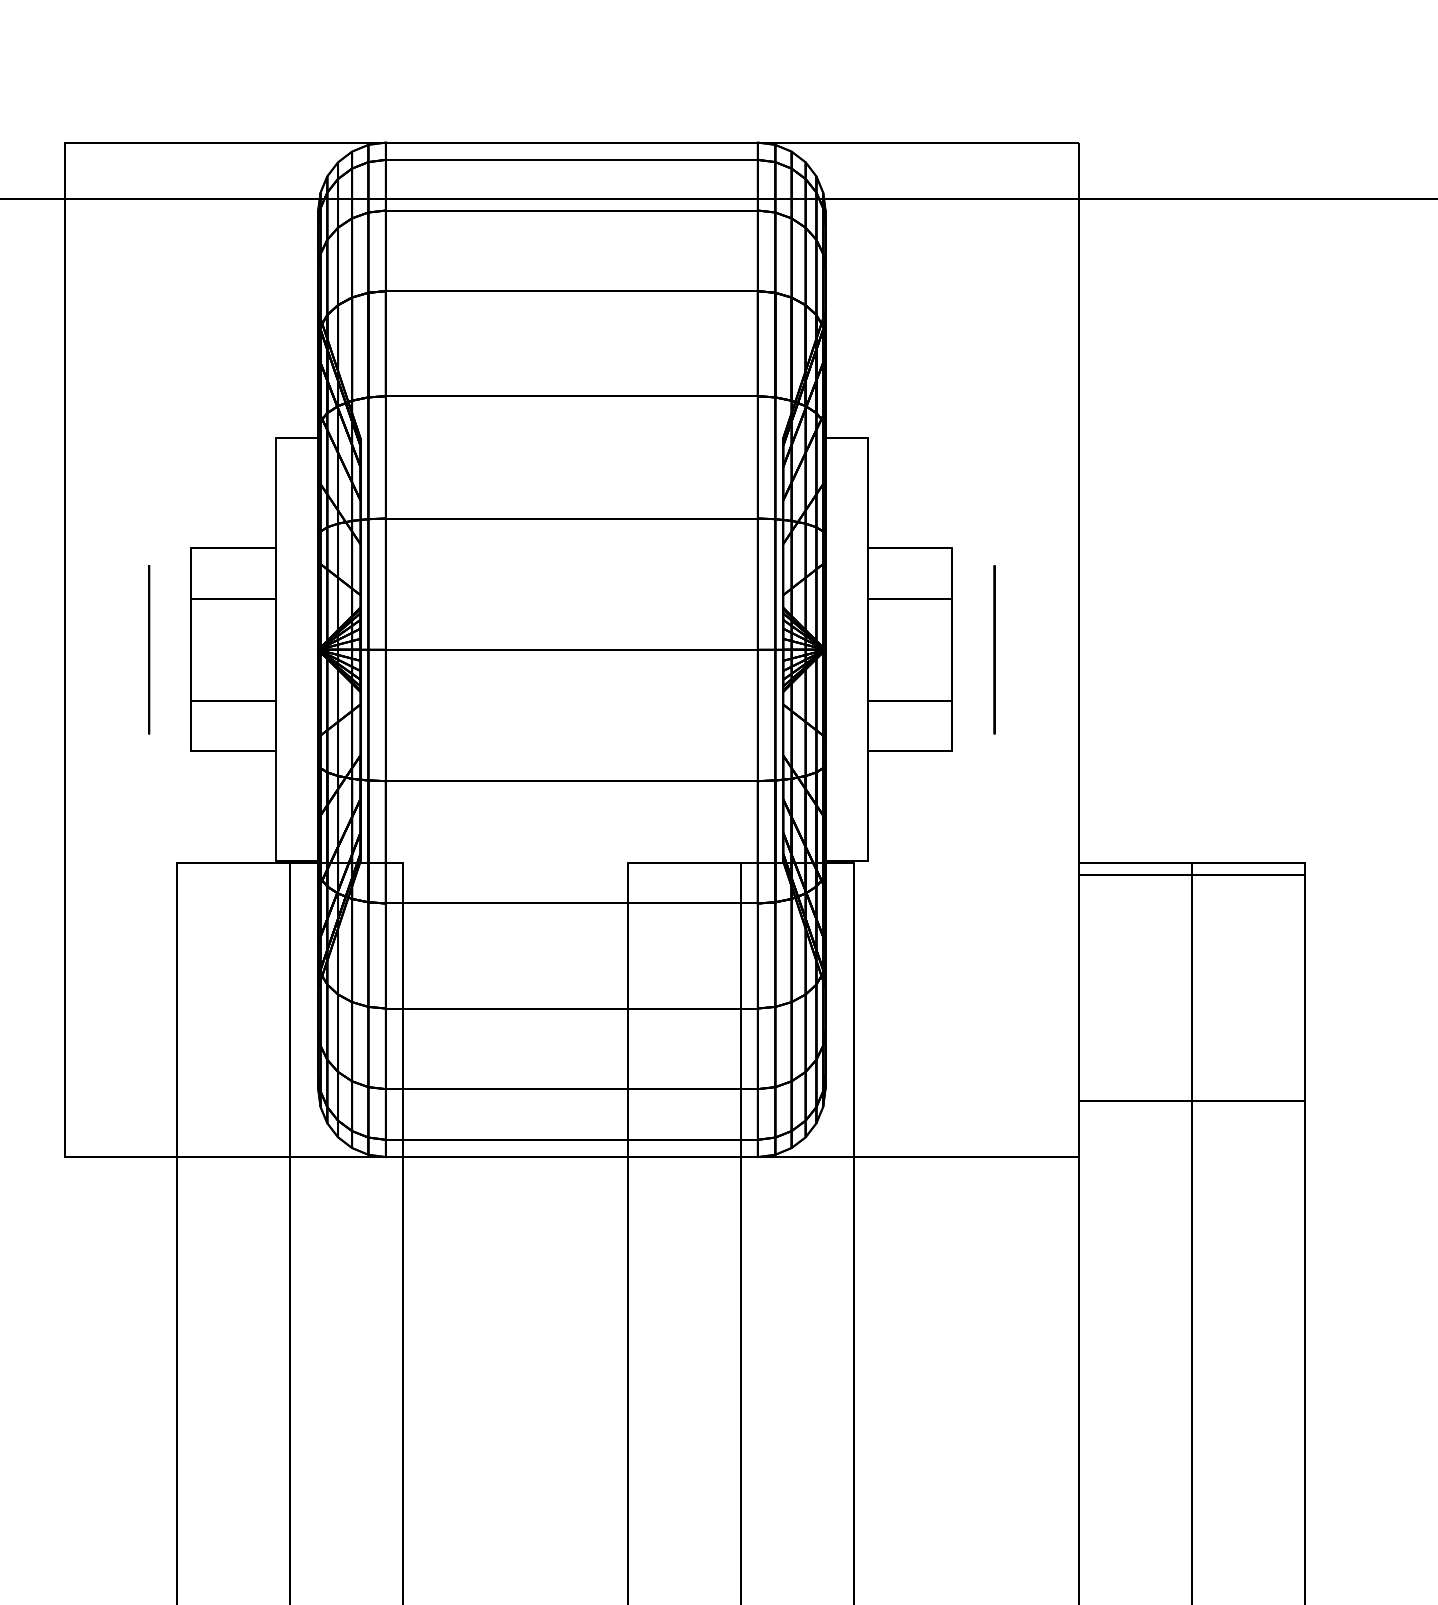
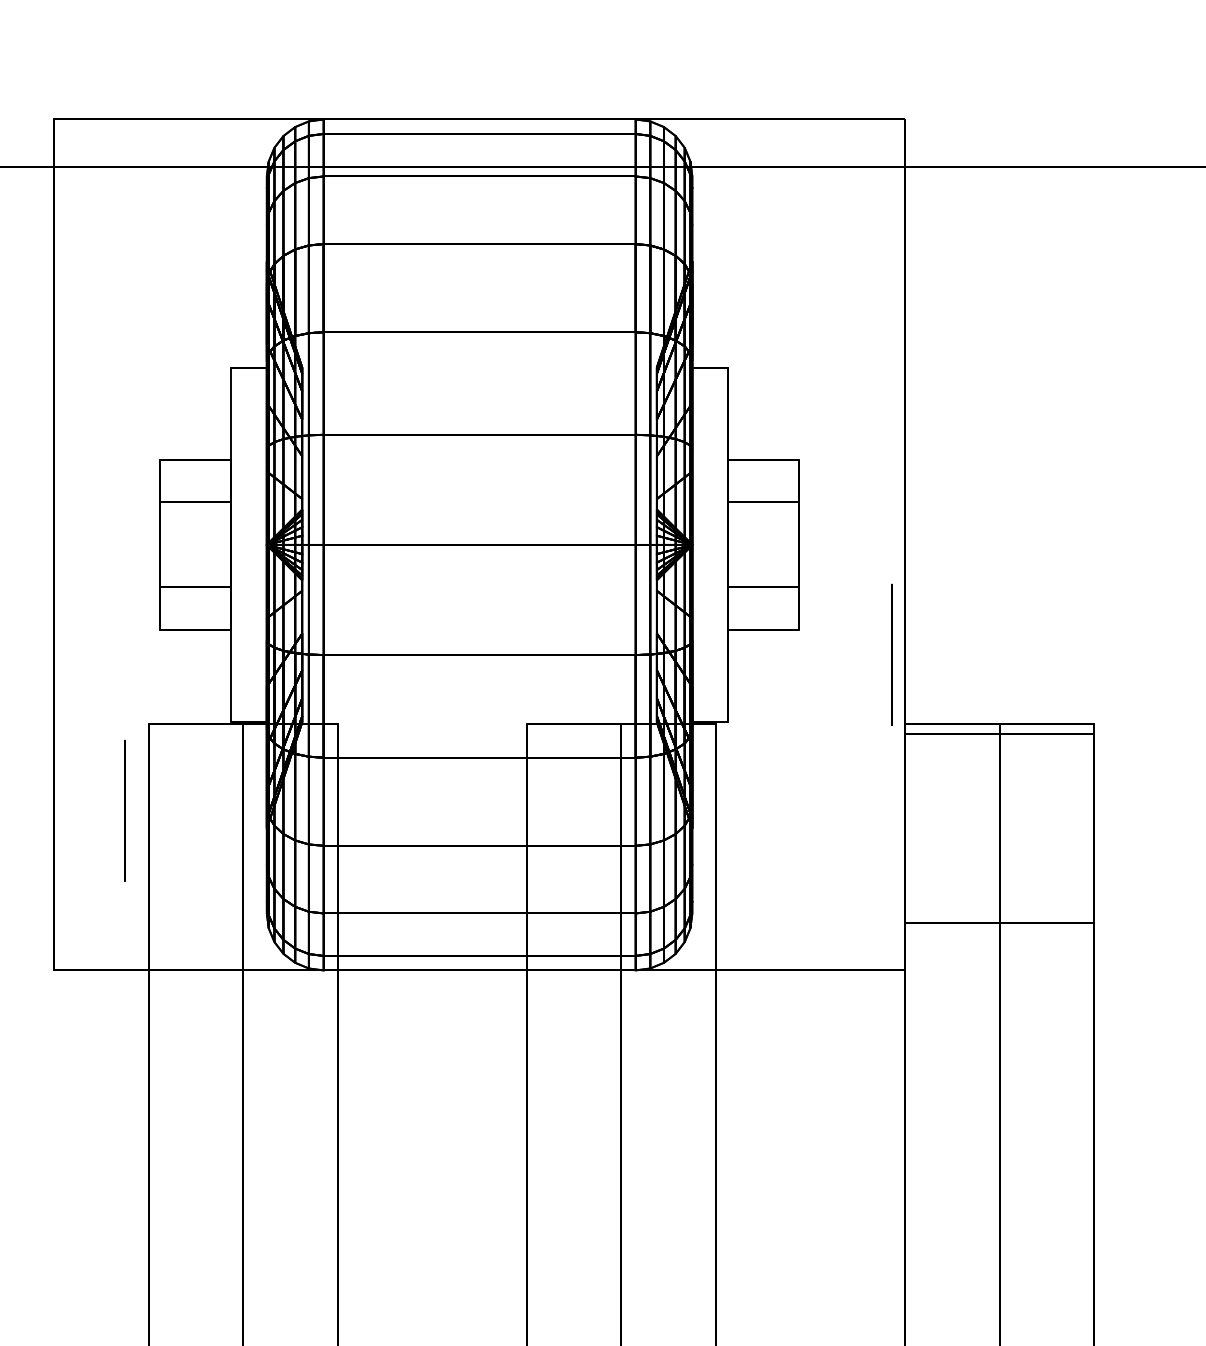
circle: (149, 649) -> (125, 810), moved
circle: (994, 649) -> (891, 654), moved

